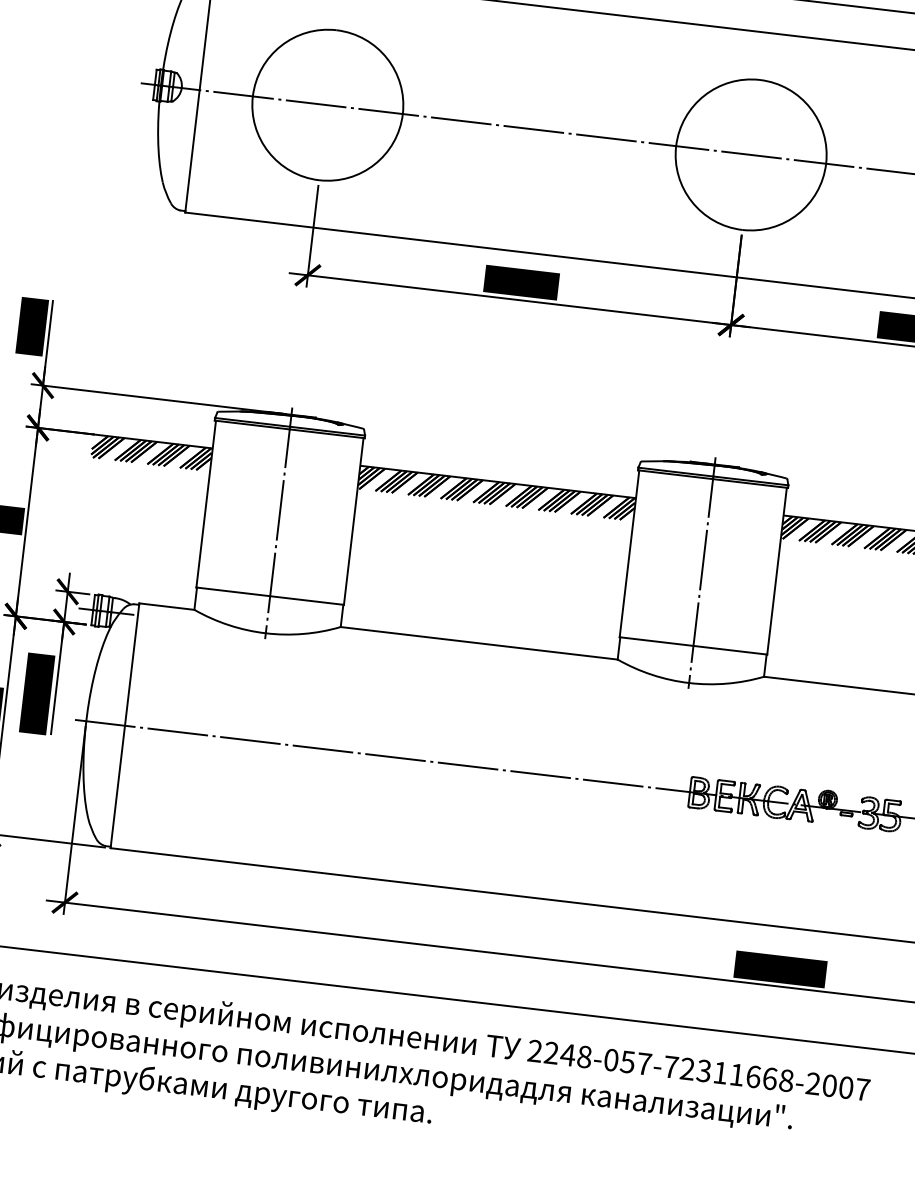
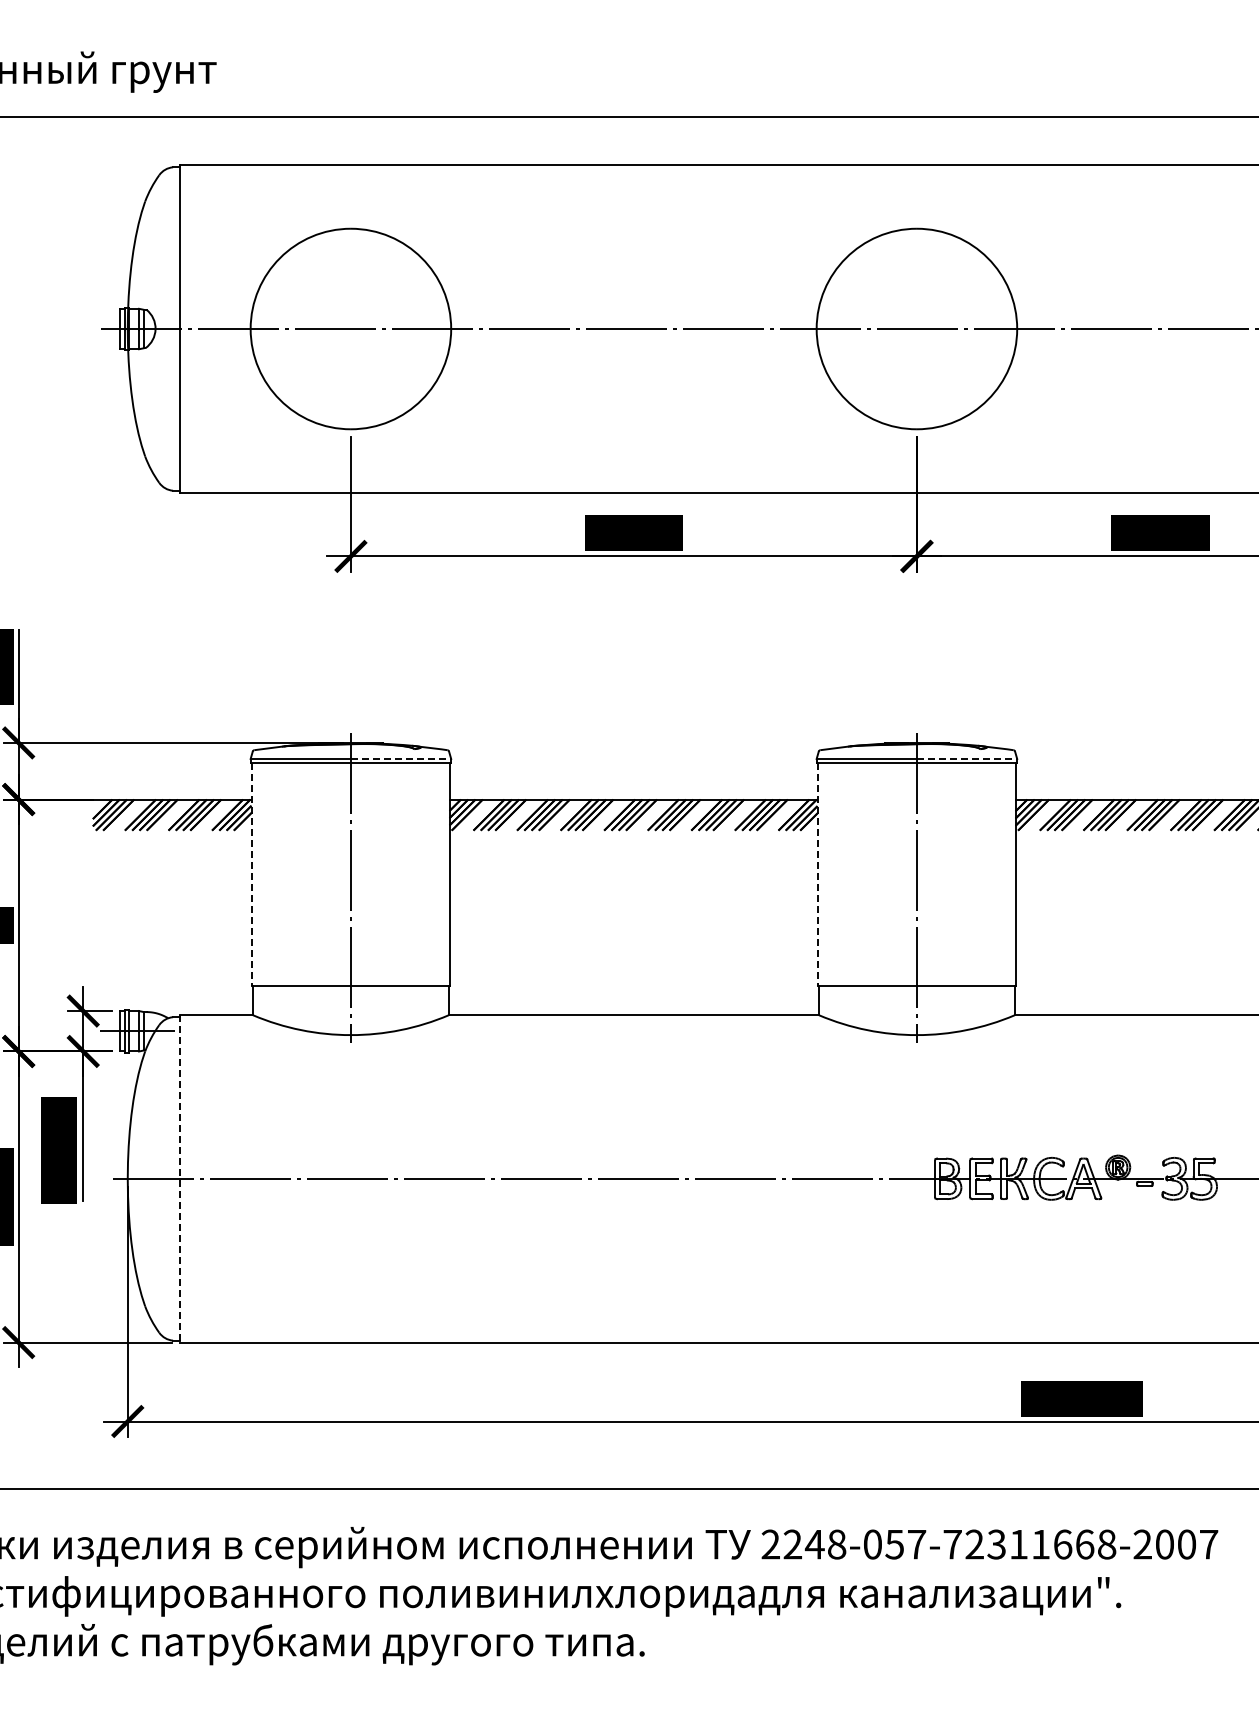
line: (327, 430) -> (401, 758), solid -> dashed
line: (751, 480) -> (967, 758), solid -> dashed
line: (206, 504) -> (252, 874), solid -> dashed
line: (629, 554) -> (818, 874), solid -> dashed
line: (125, 725) -> (179, 1178), solid -> dashed

